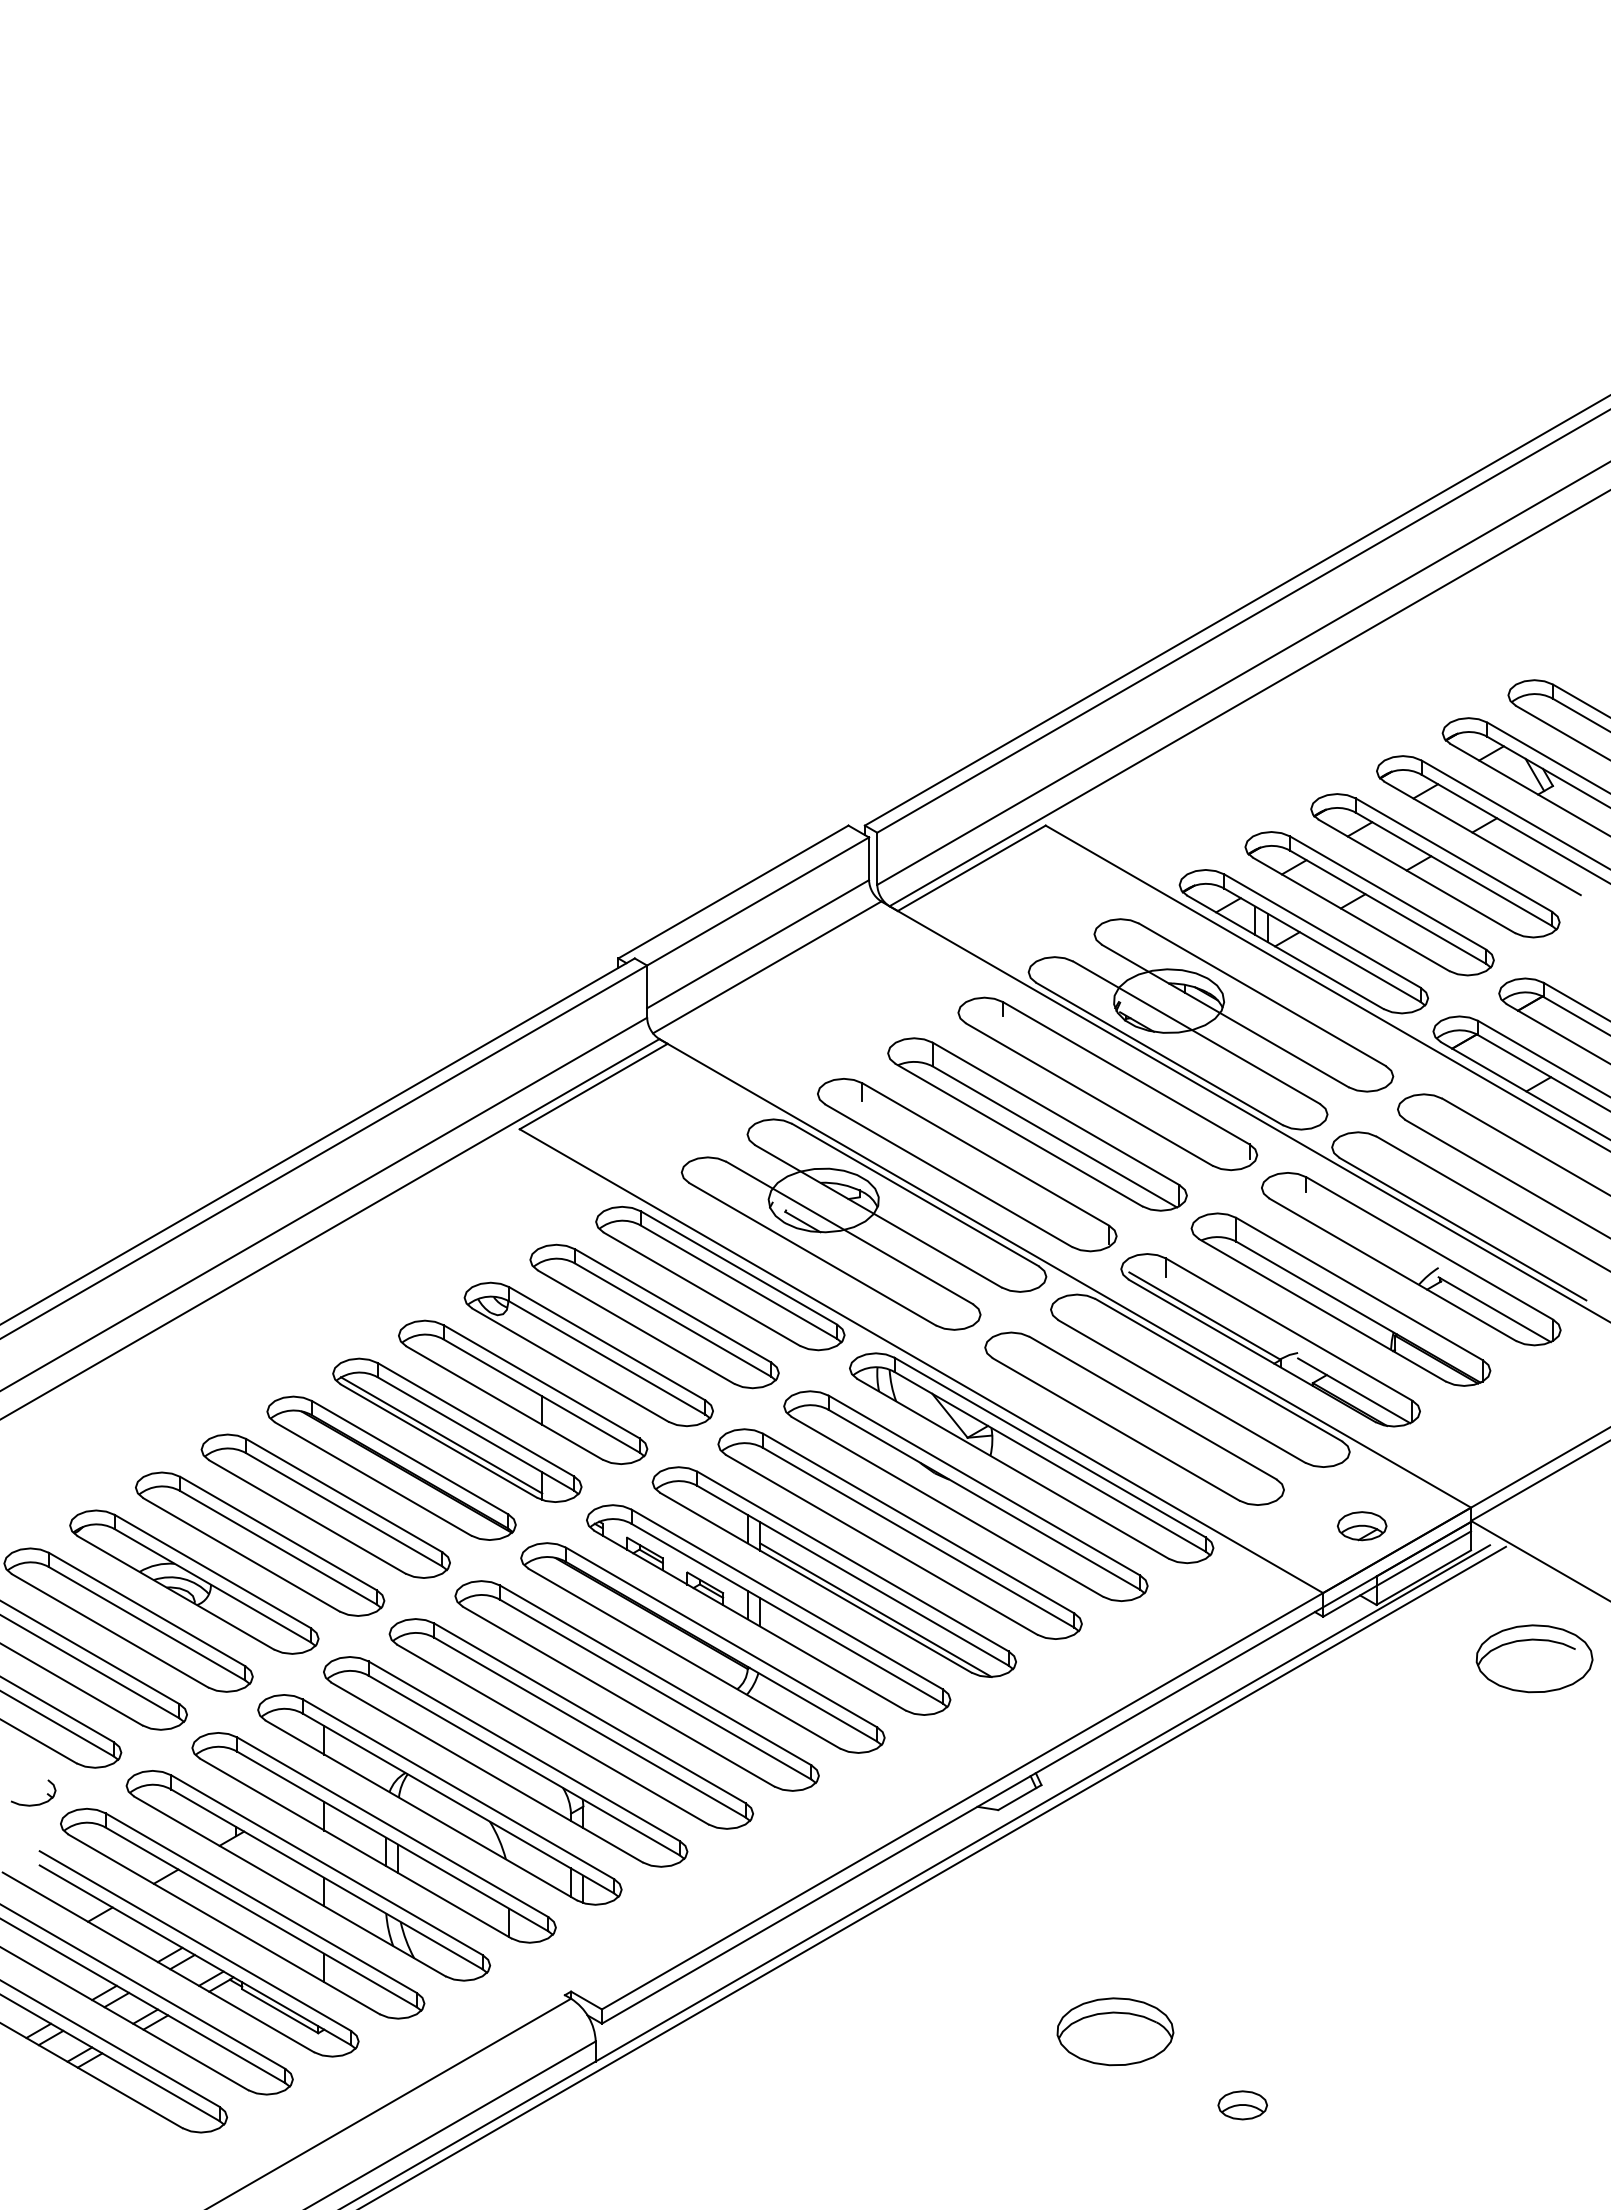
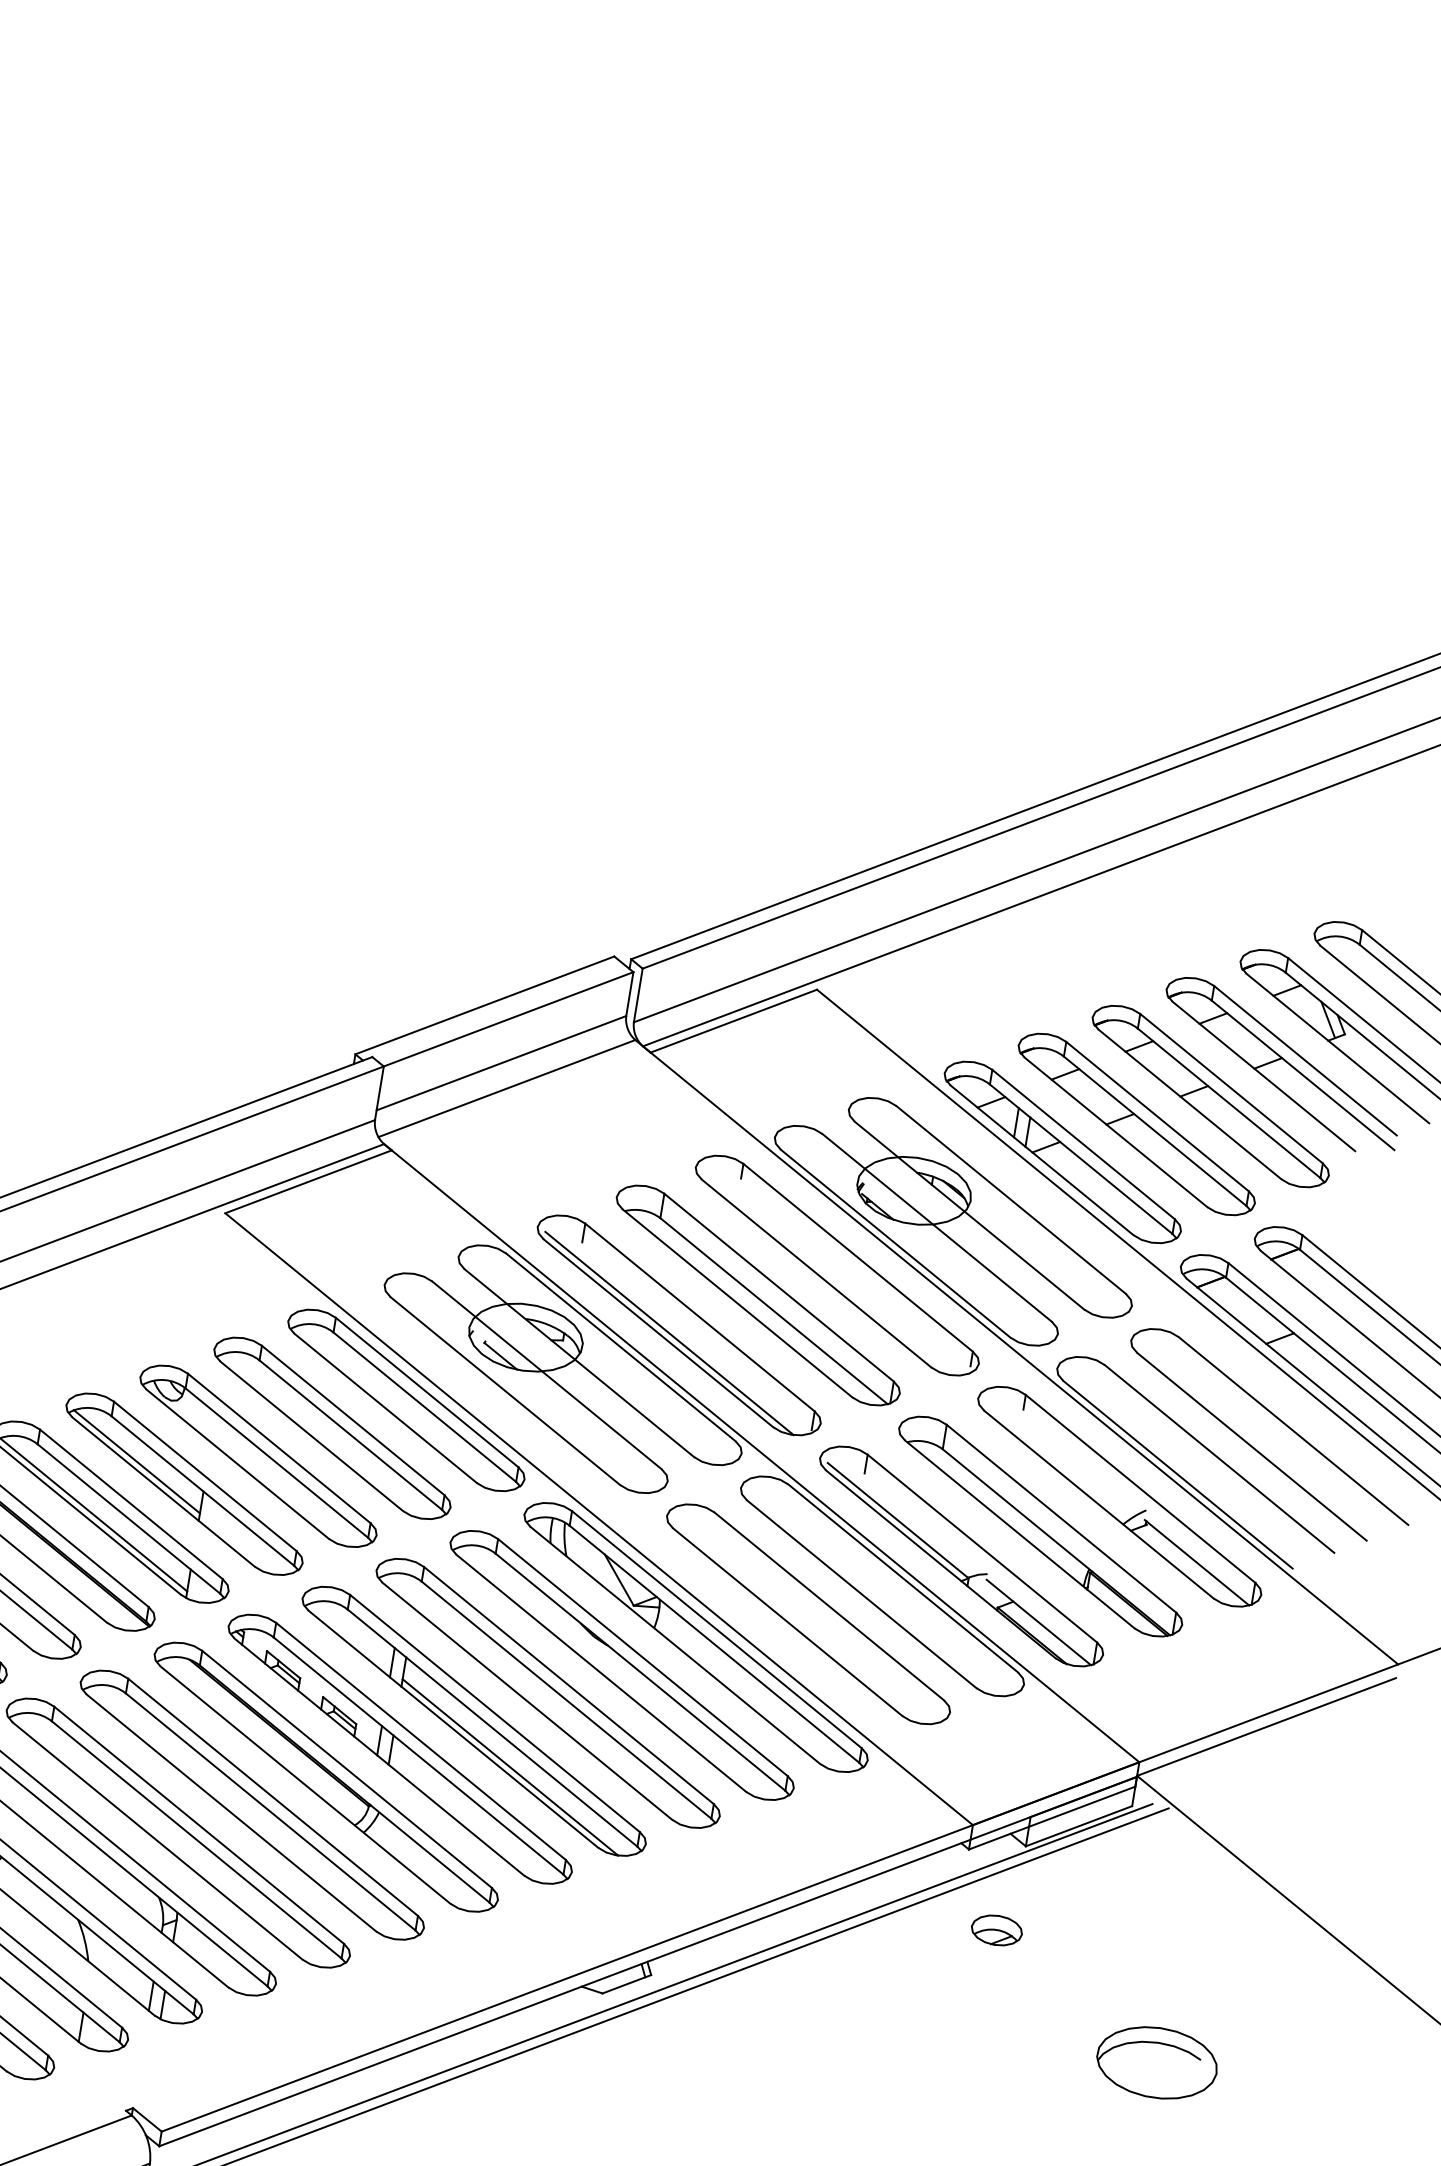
line: (958, 1174) -> (668, 1333), added
line: (474, 1378) -> (136, 1461), added
part: (1361, 1526) -> (996, 1930), moved
part: (1534, 1658) -> (1157, 2062), moved

